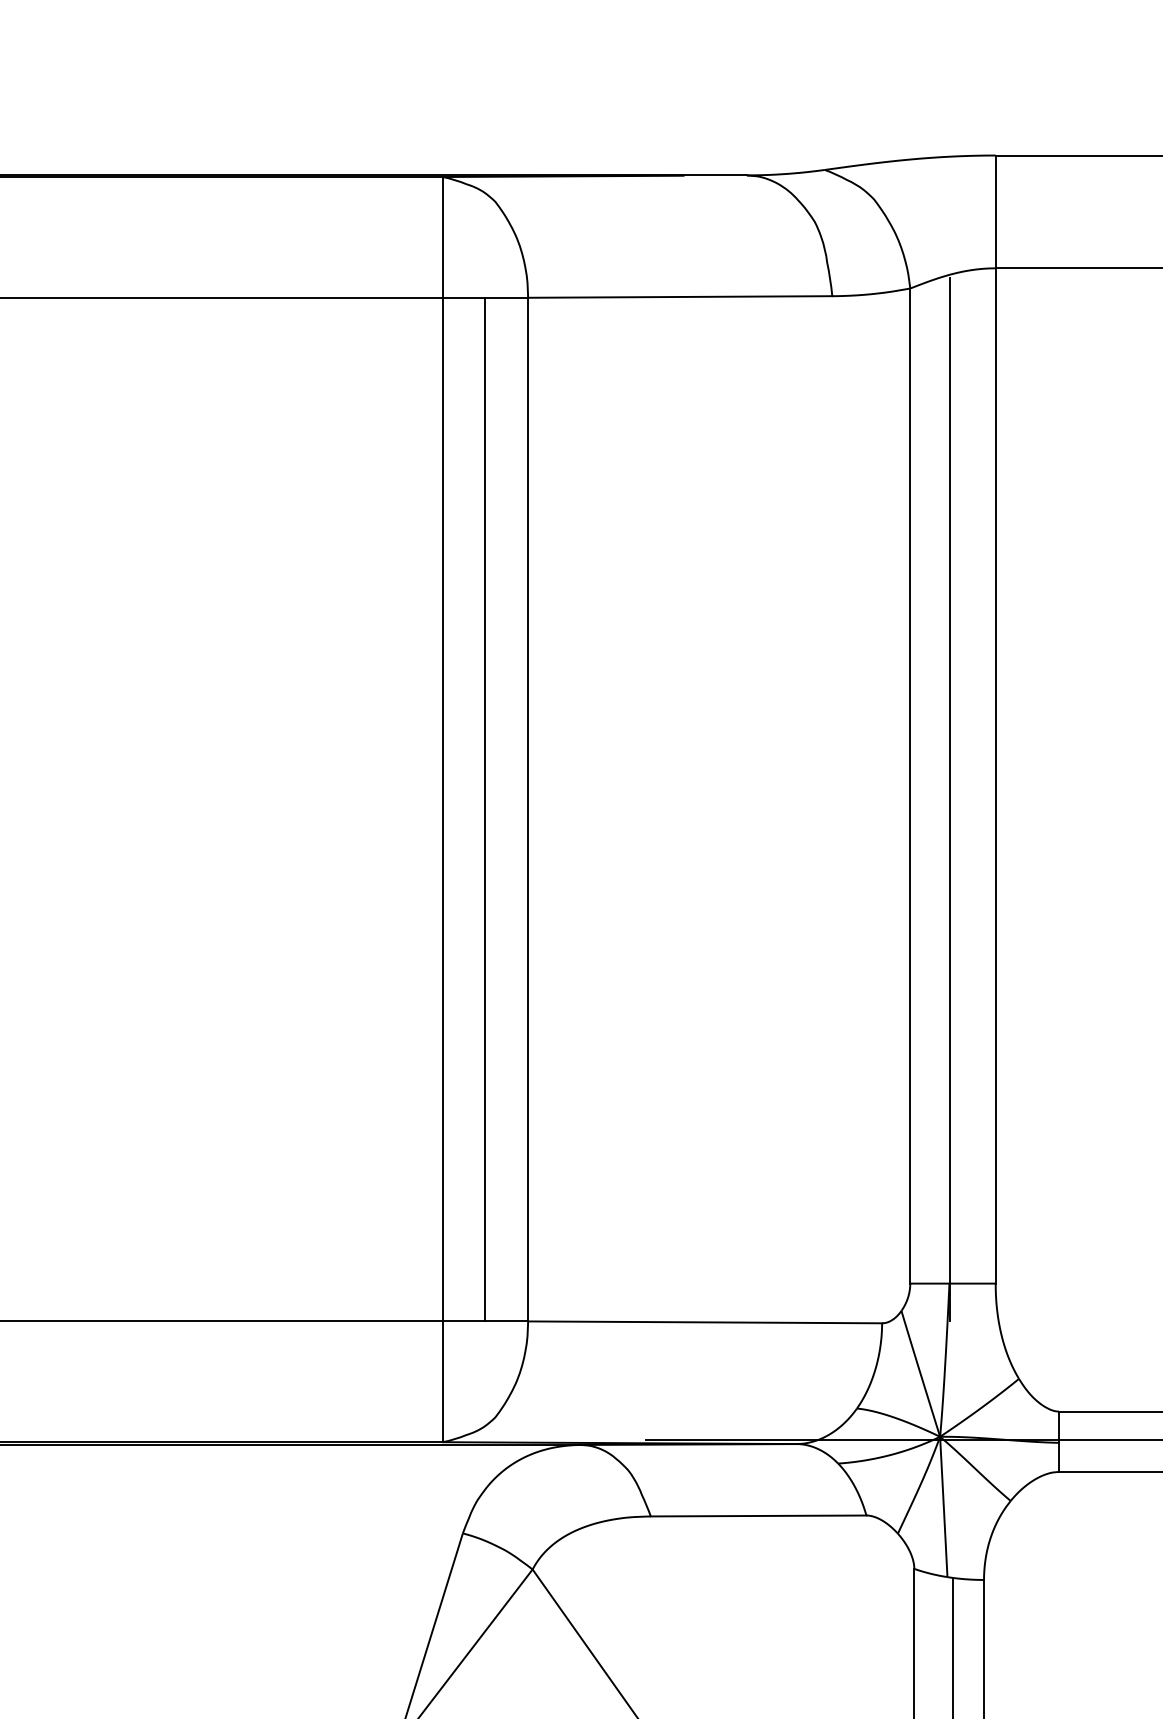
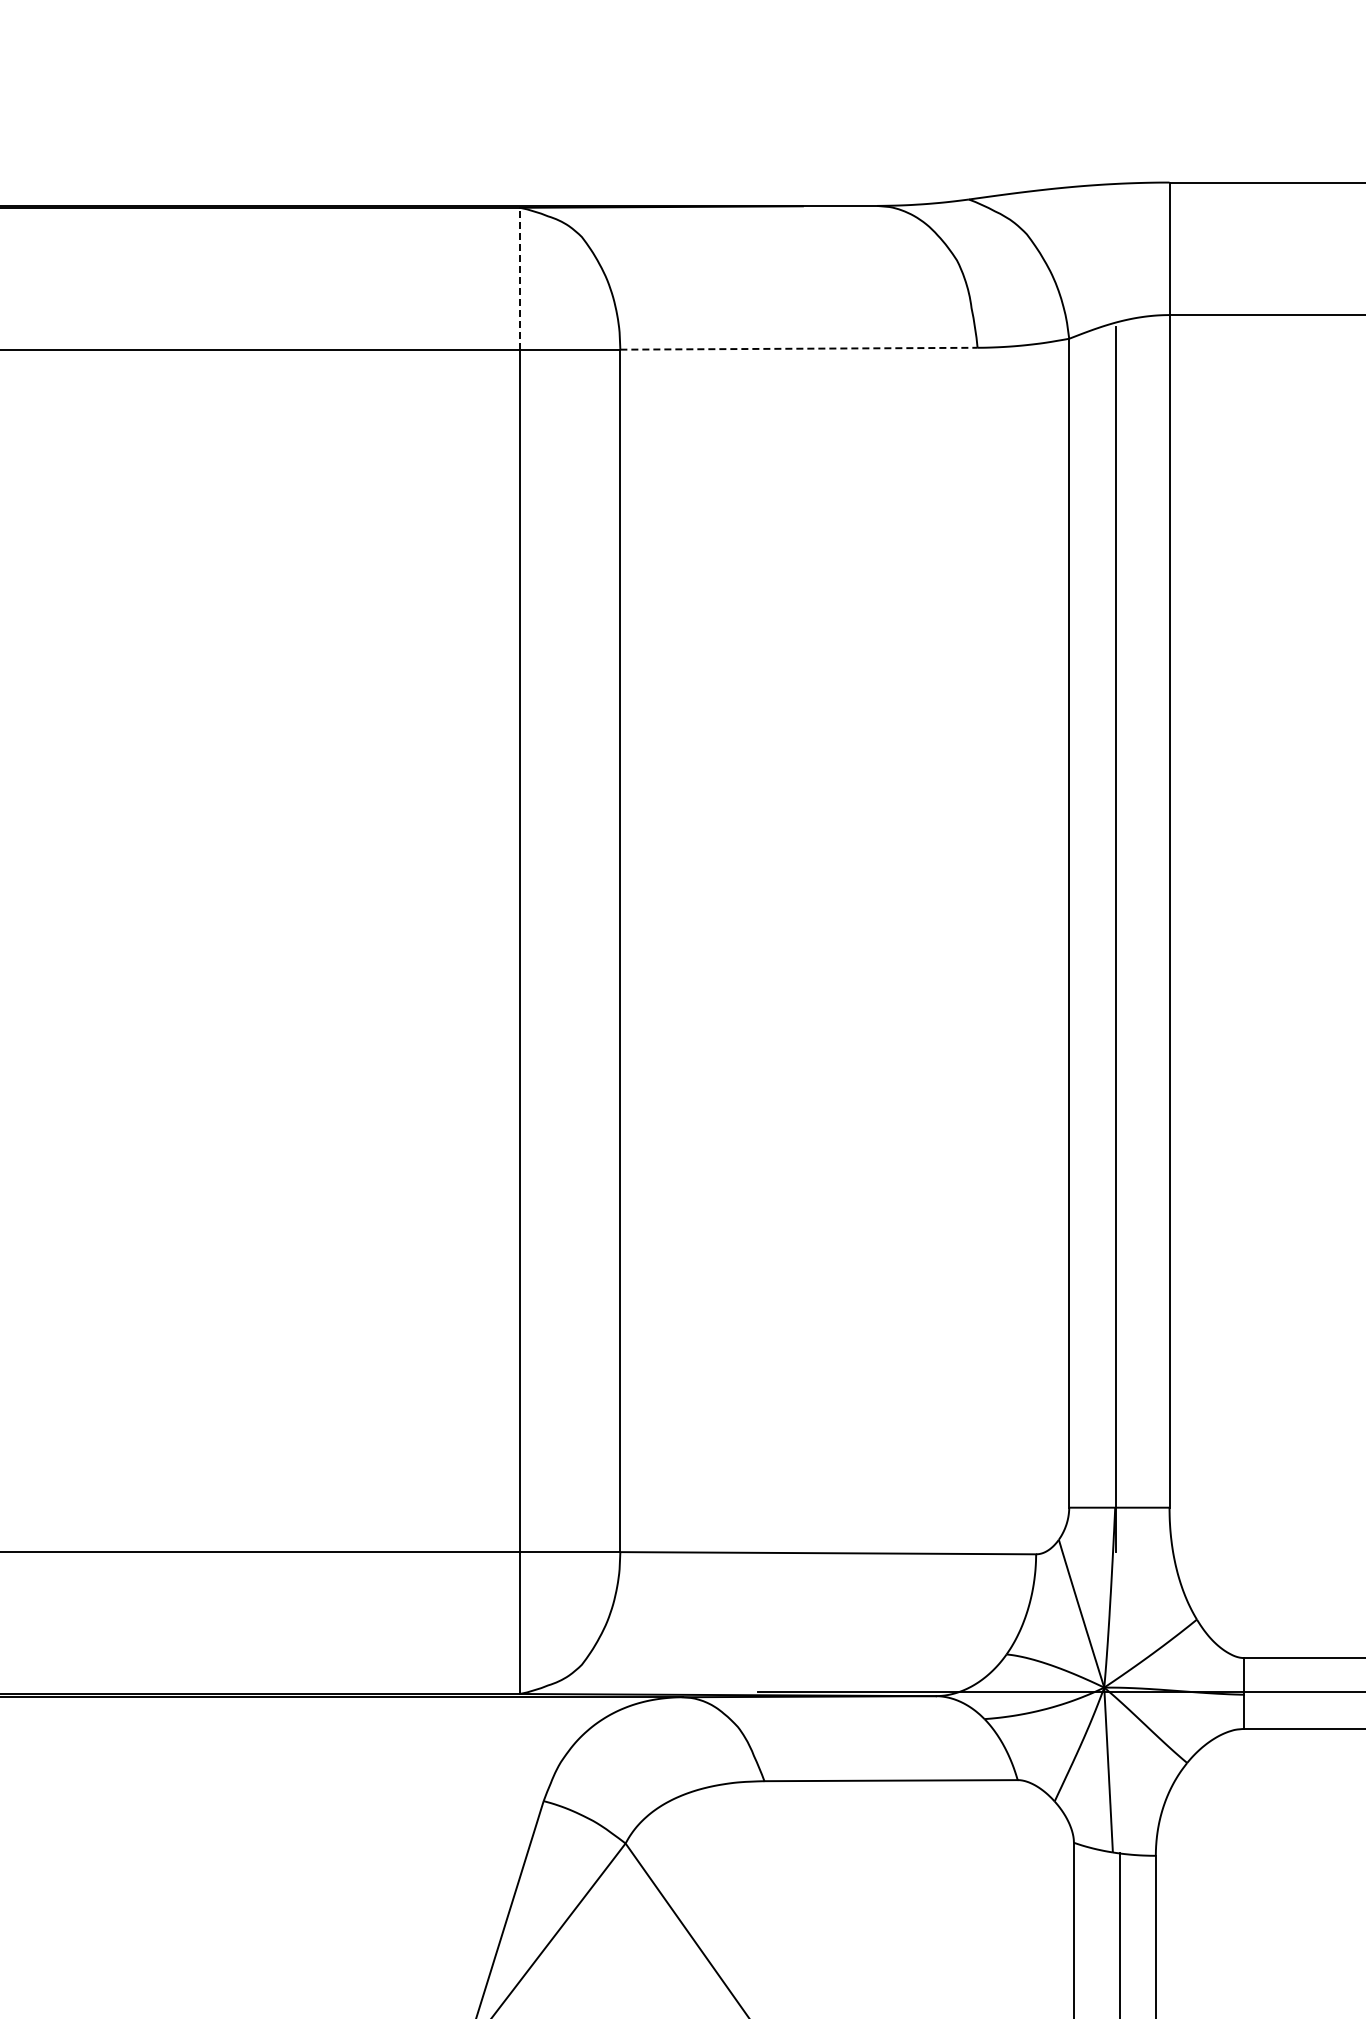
line: (443, 237) -> (520, 278), solid -> dashed
line: (679, 296) -> (798, 348), solid -> dashed
line: (485, 809) -> (570, 950), removed

